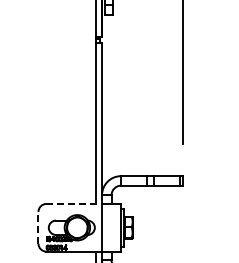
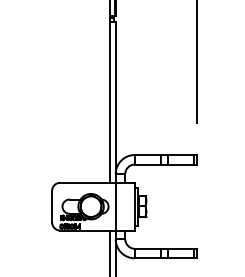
line: (73, 203) -> (87, 182), dashed -> solid
line: (38, 227) -> (52, 206), dashed -> solid

